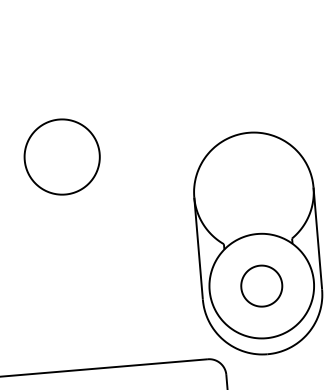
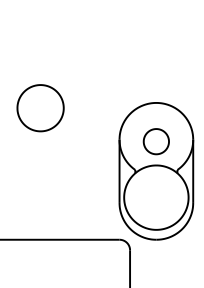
part: (260, 285) -> (155, 141), moved

